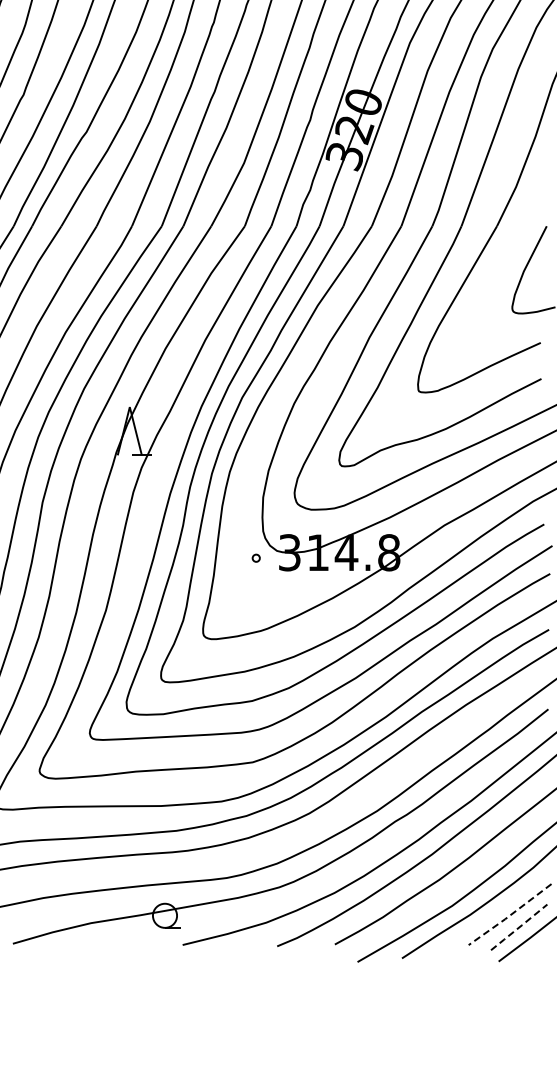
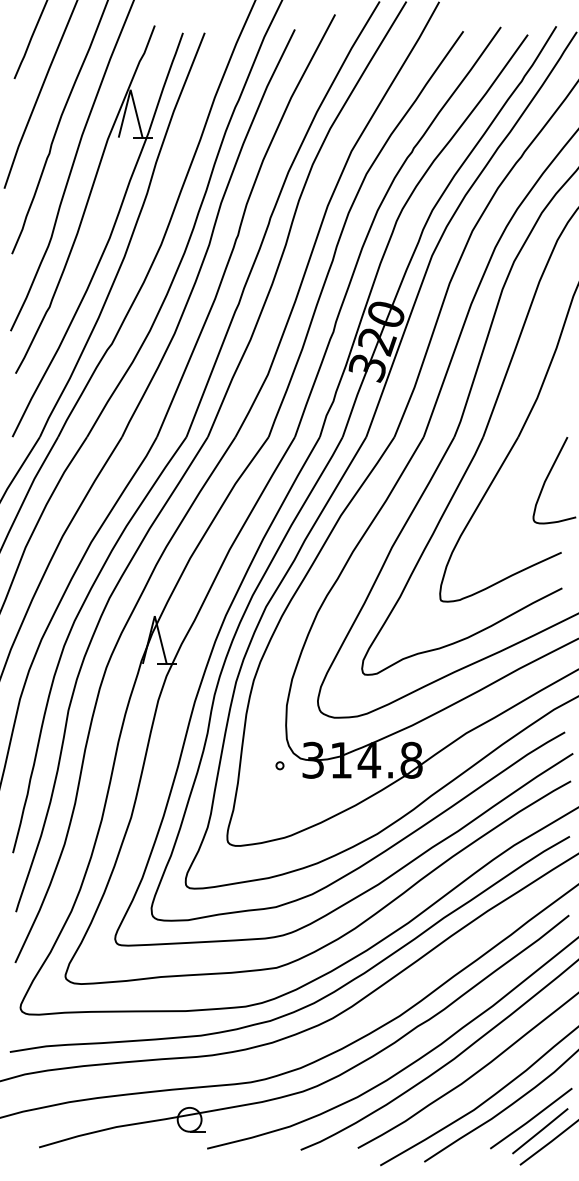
line: (510, 915) -> (531, 1119), dashed -> solid
line: (519, 927) -> (540, 1131), dashed -> solid

